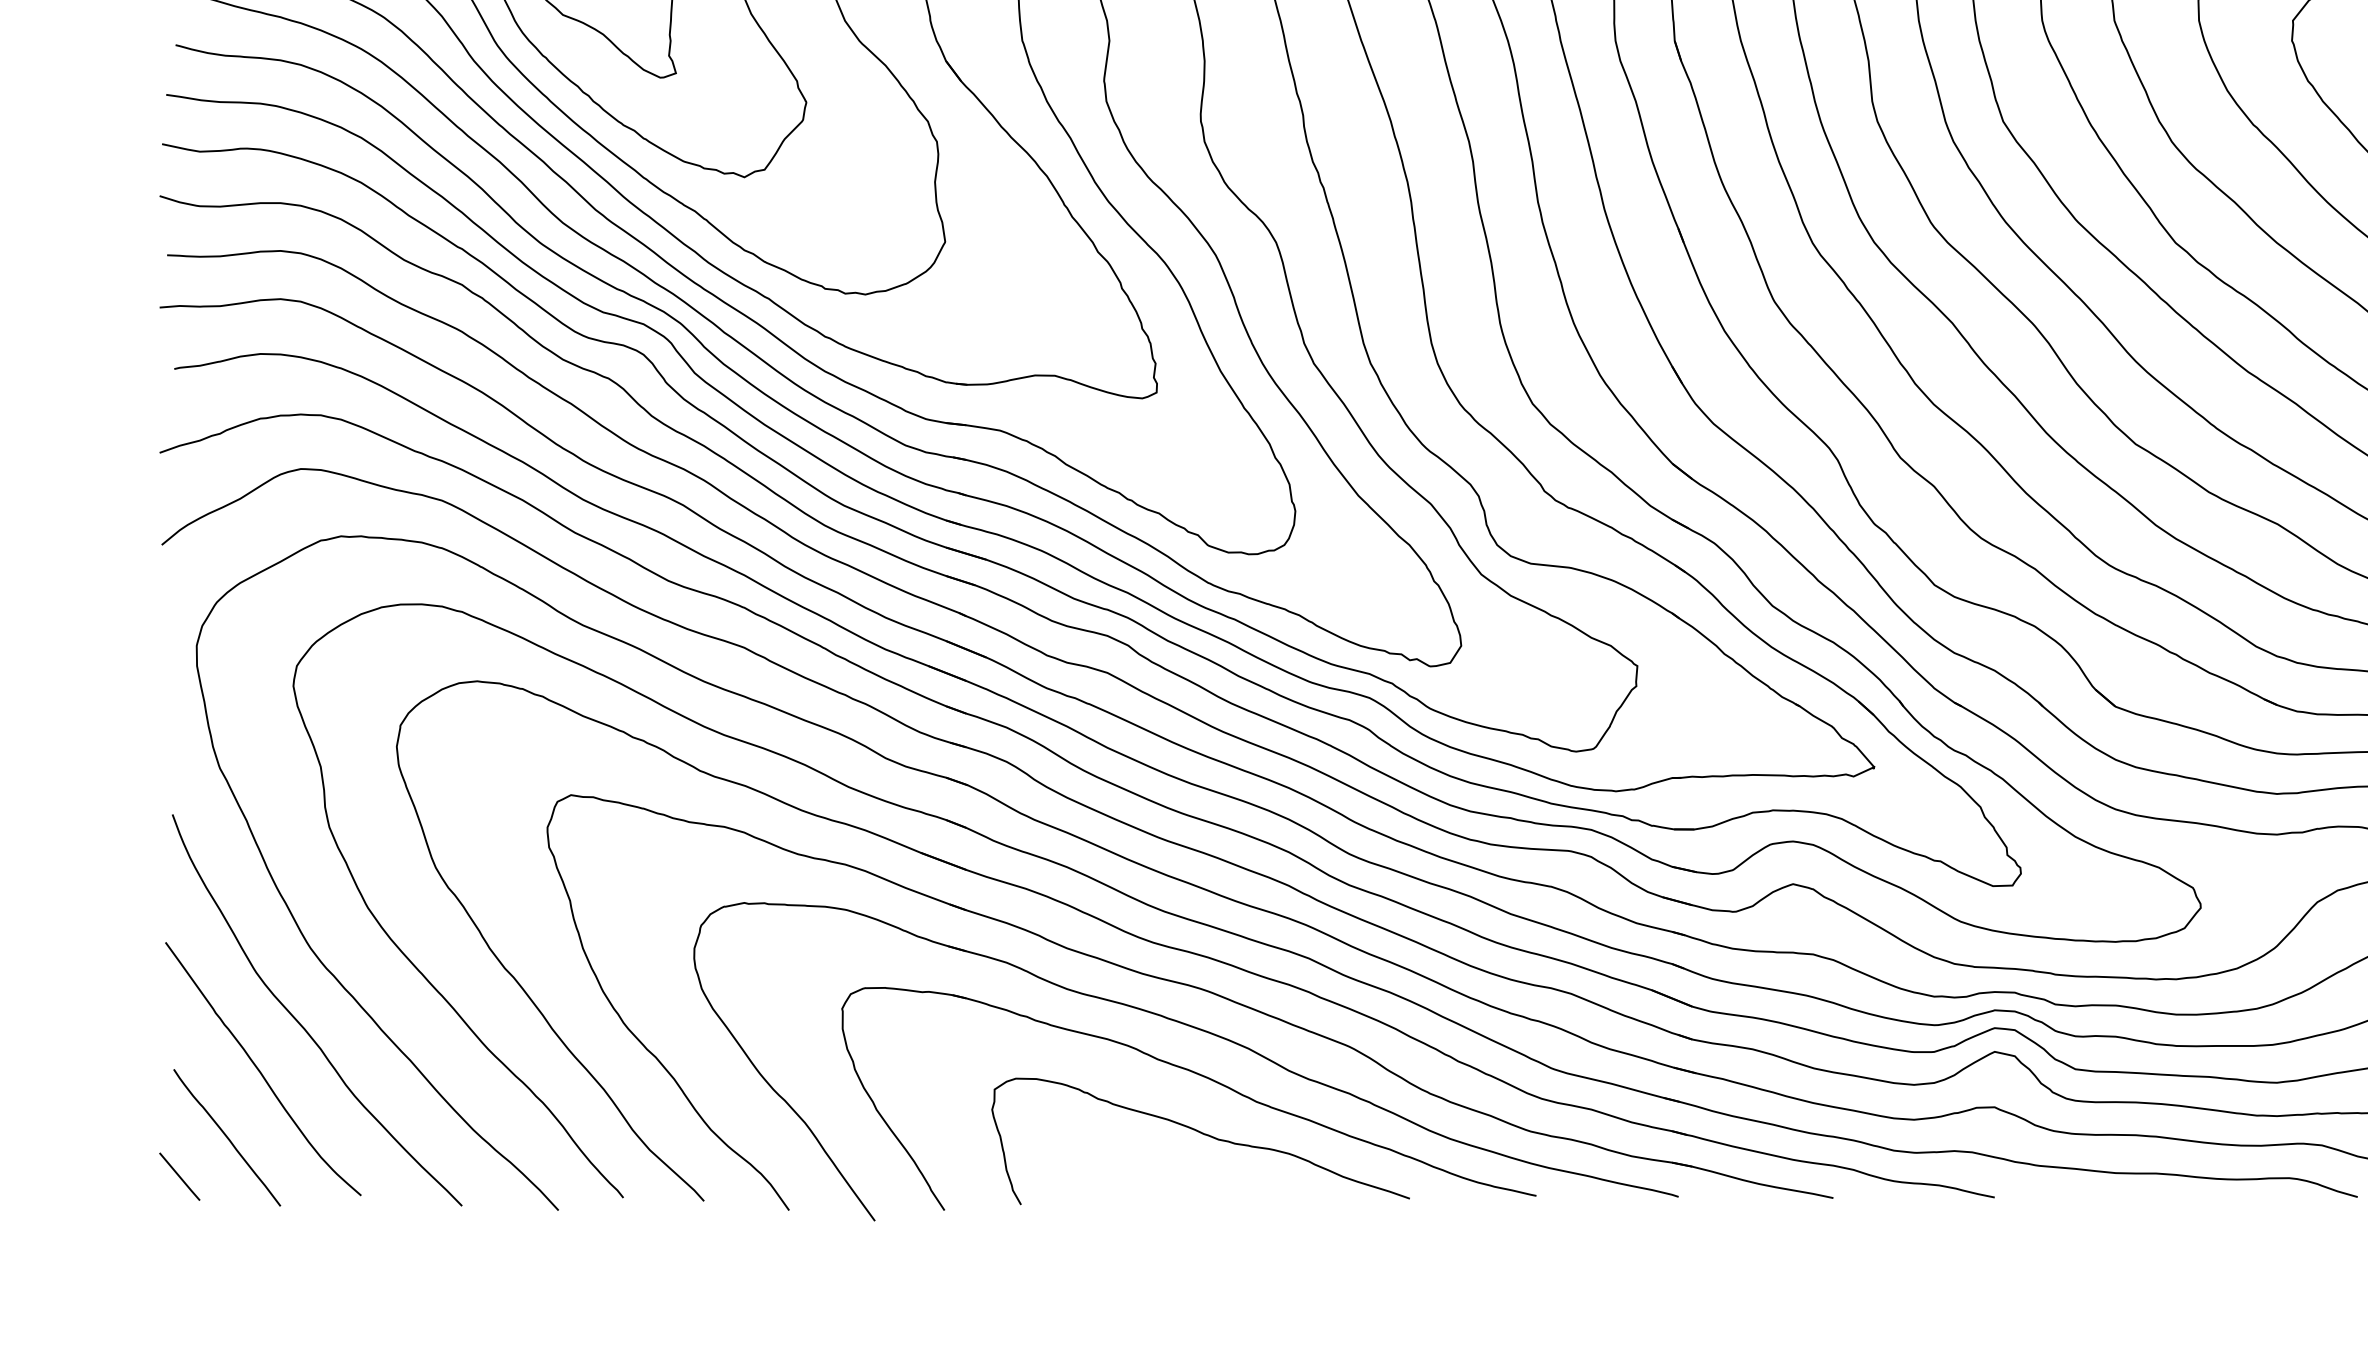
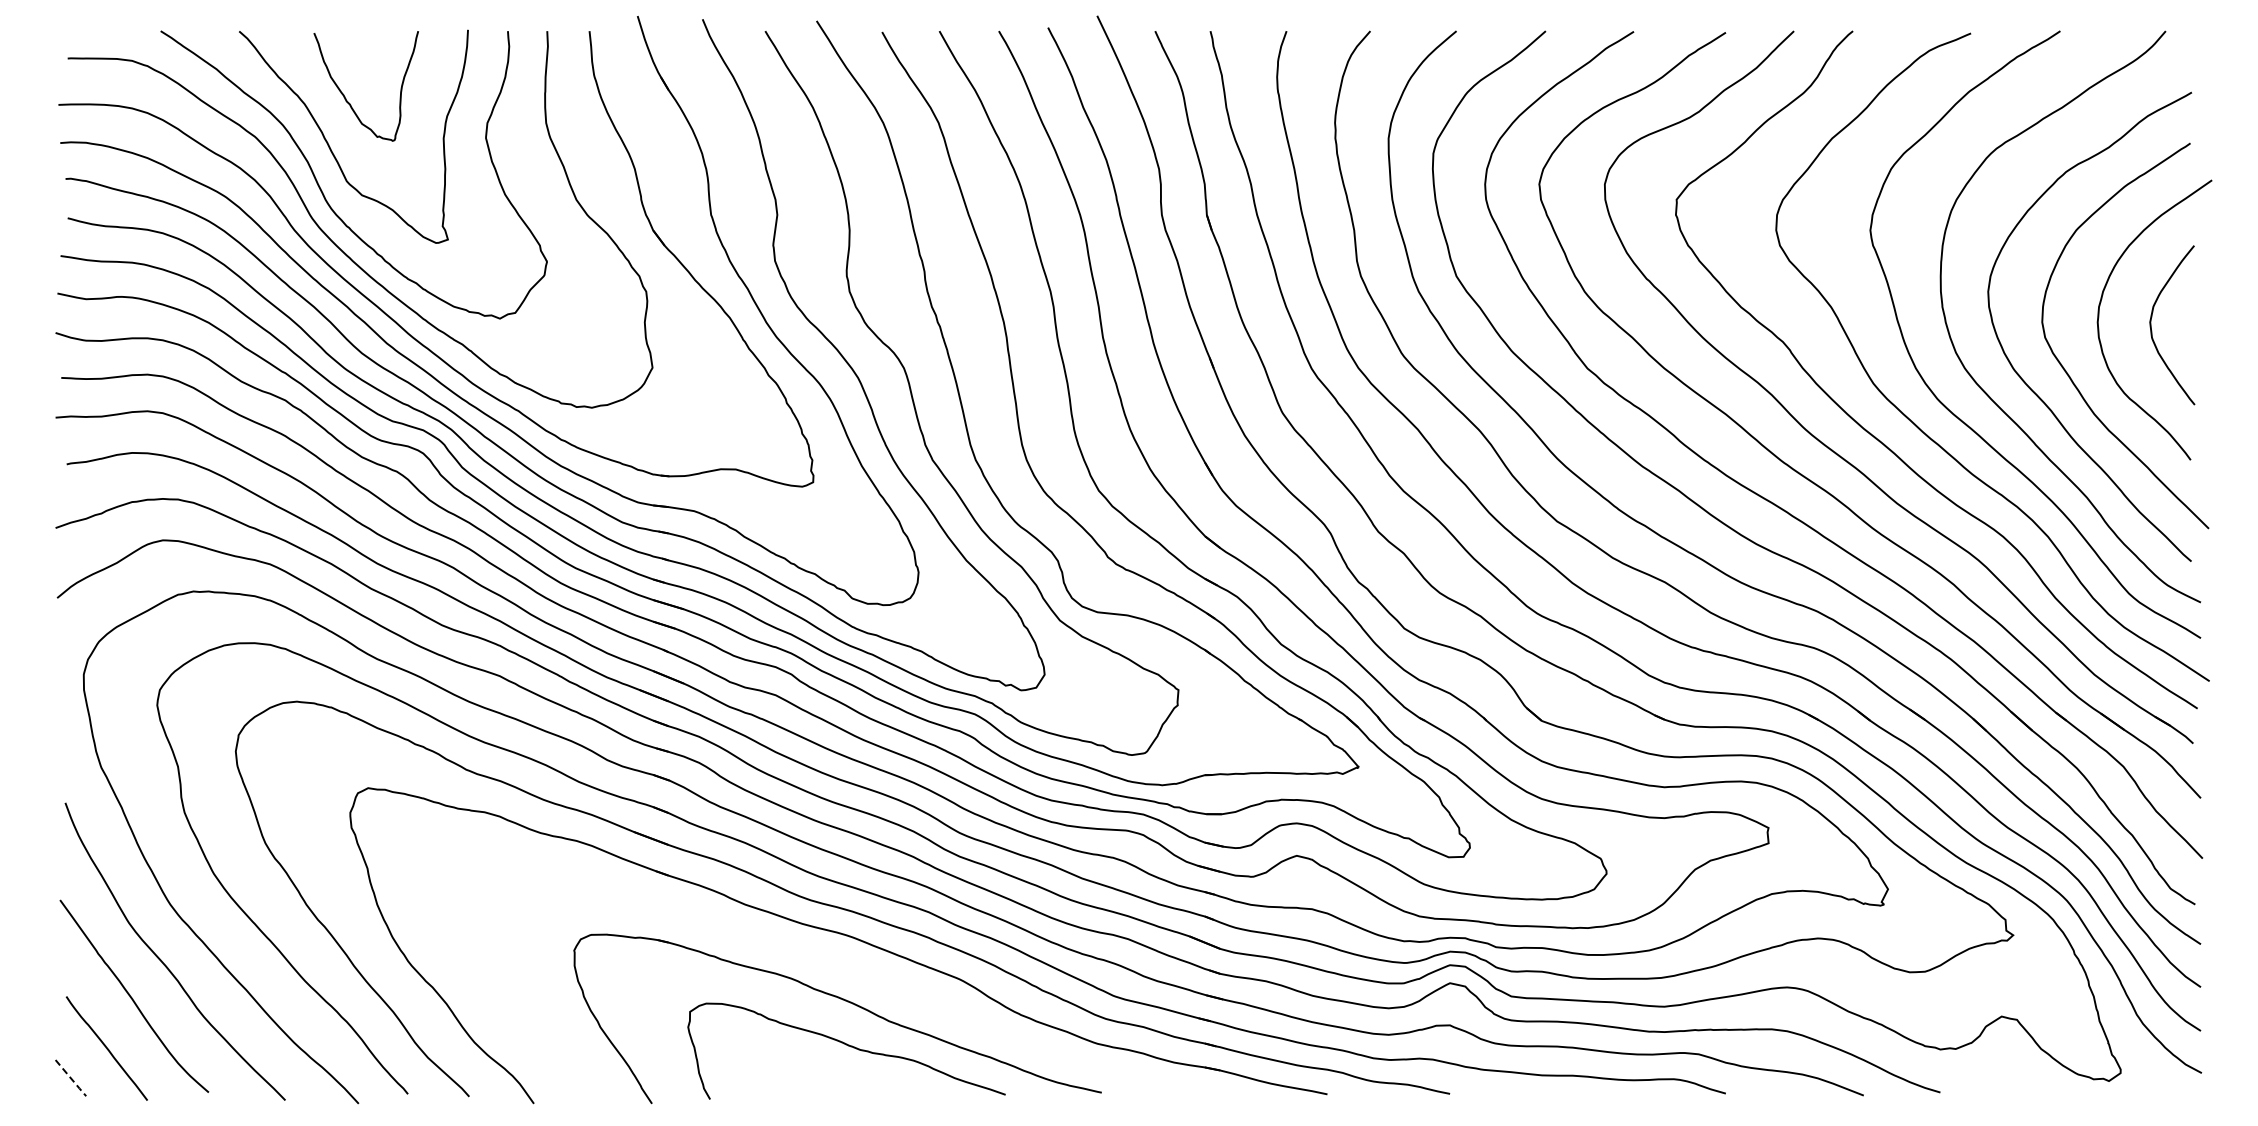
part: (1196, 1029) -> (843, 966), removed
line: (180, 1177) -> (71, 1078), solid -> dashed

